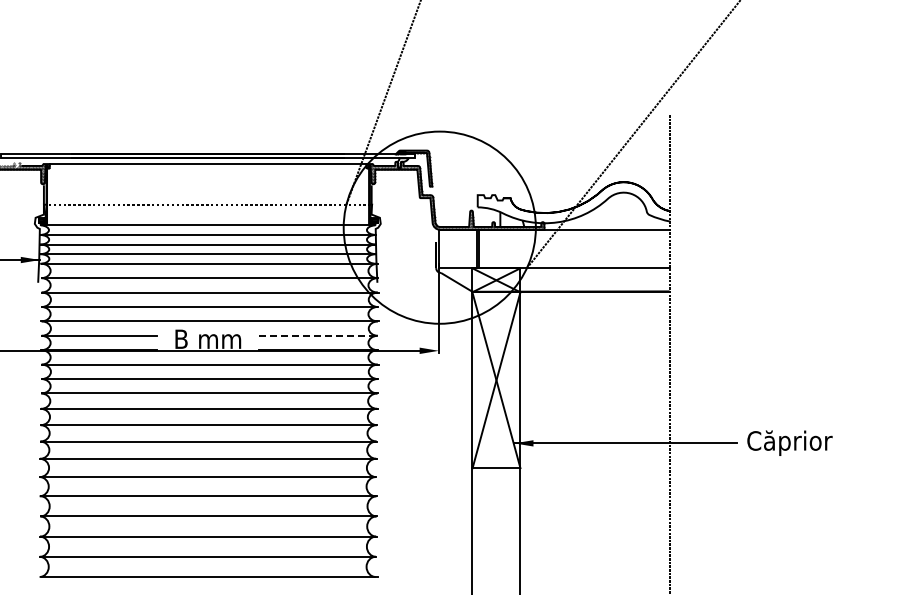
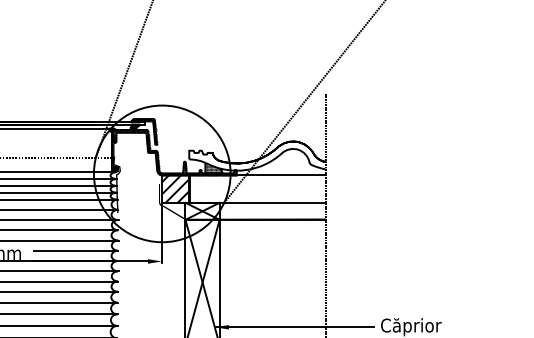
hatch: (511, 219) -> (213, 168), added
hatch: (457, 248) -> (174, 188), added
line: (318, 335) -> (76, 250), dashed -> solid

